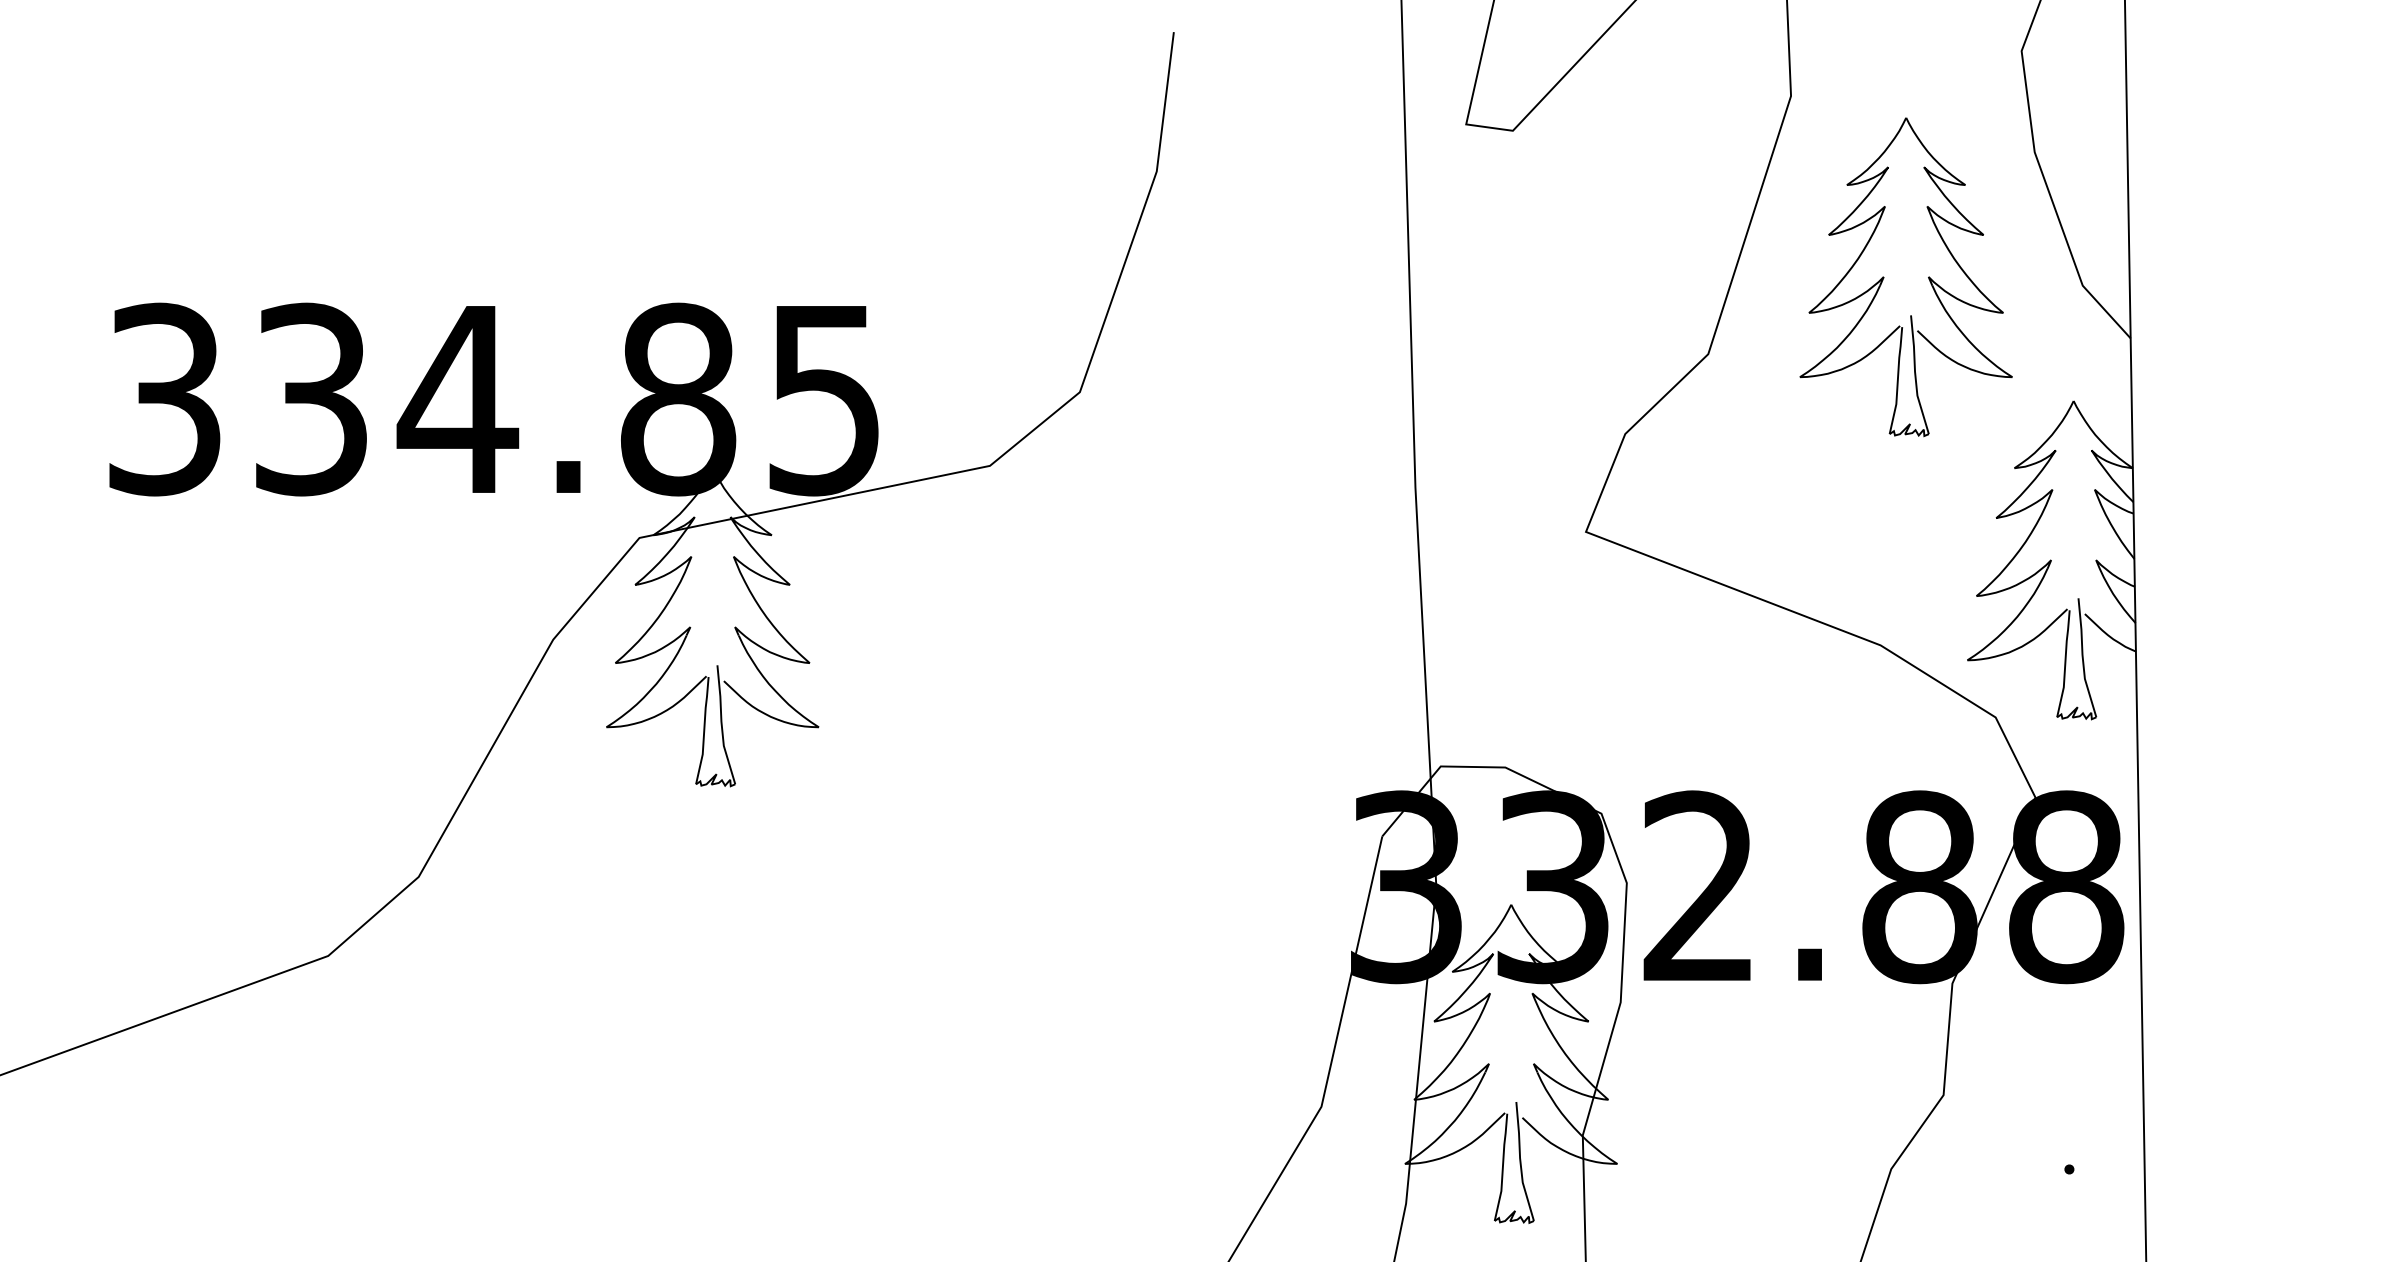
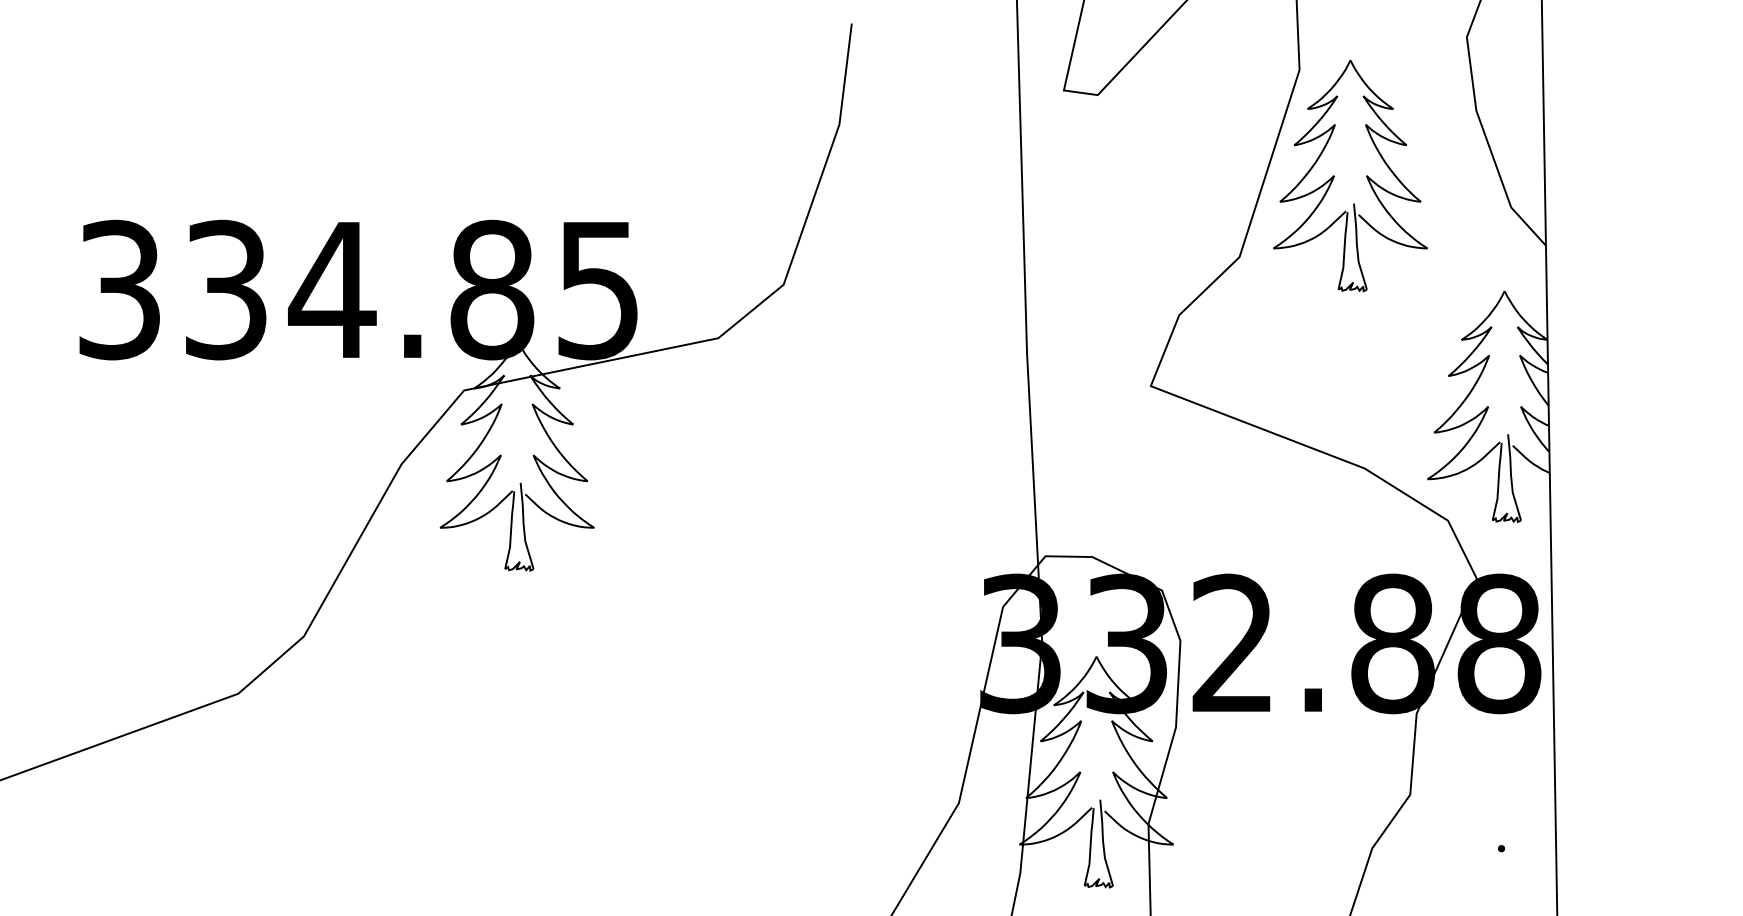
part: (1884, 277) -> (1334, 176), moved

